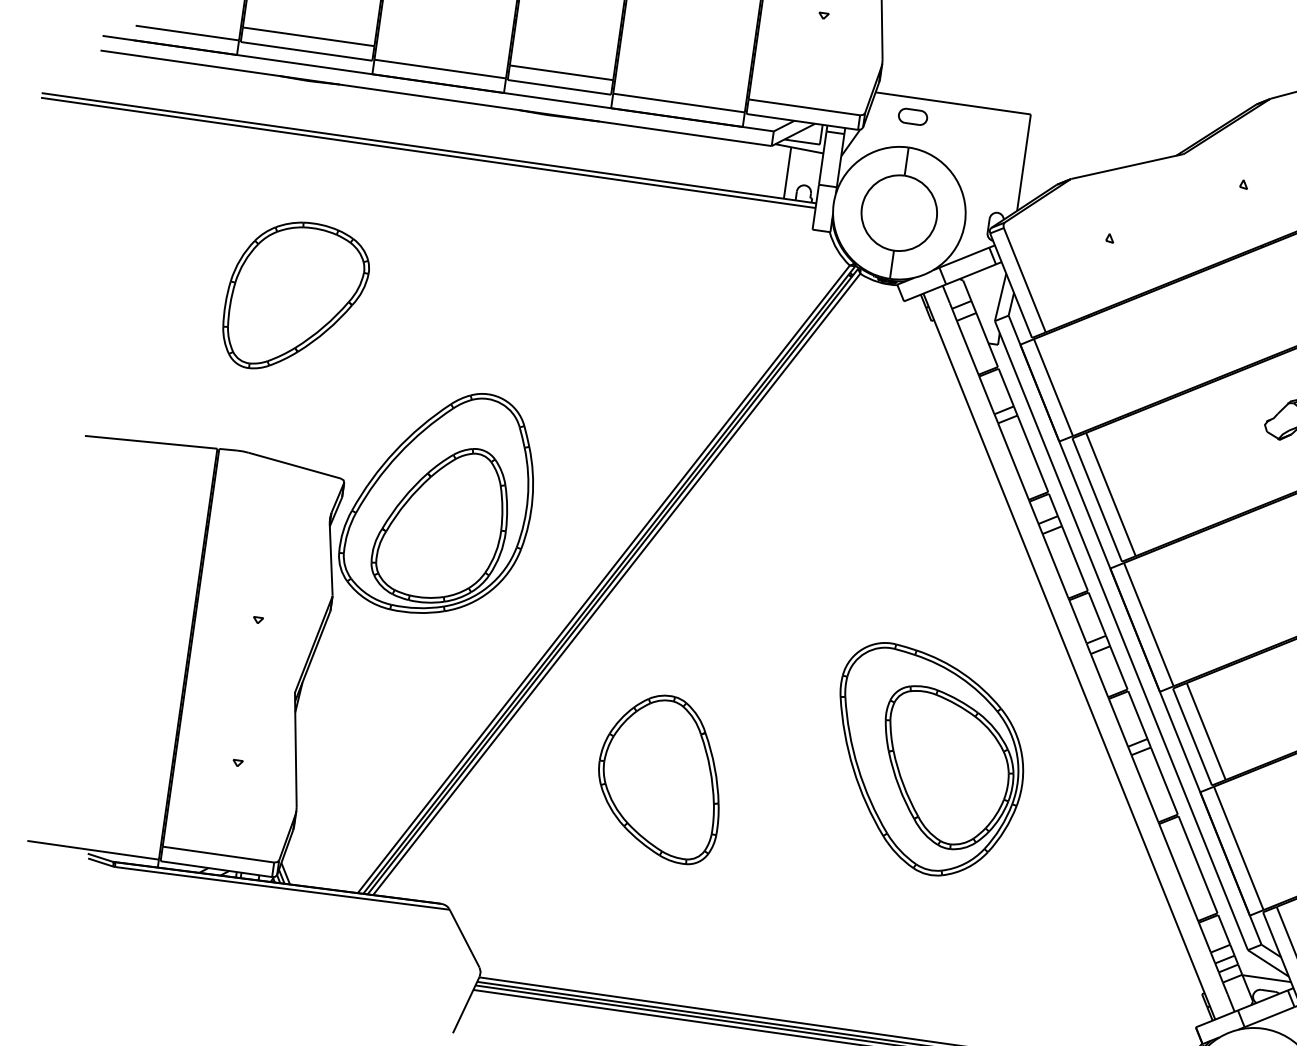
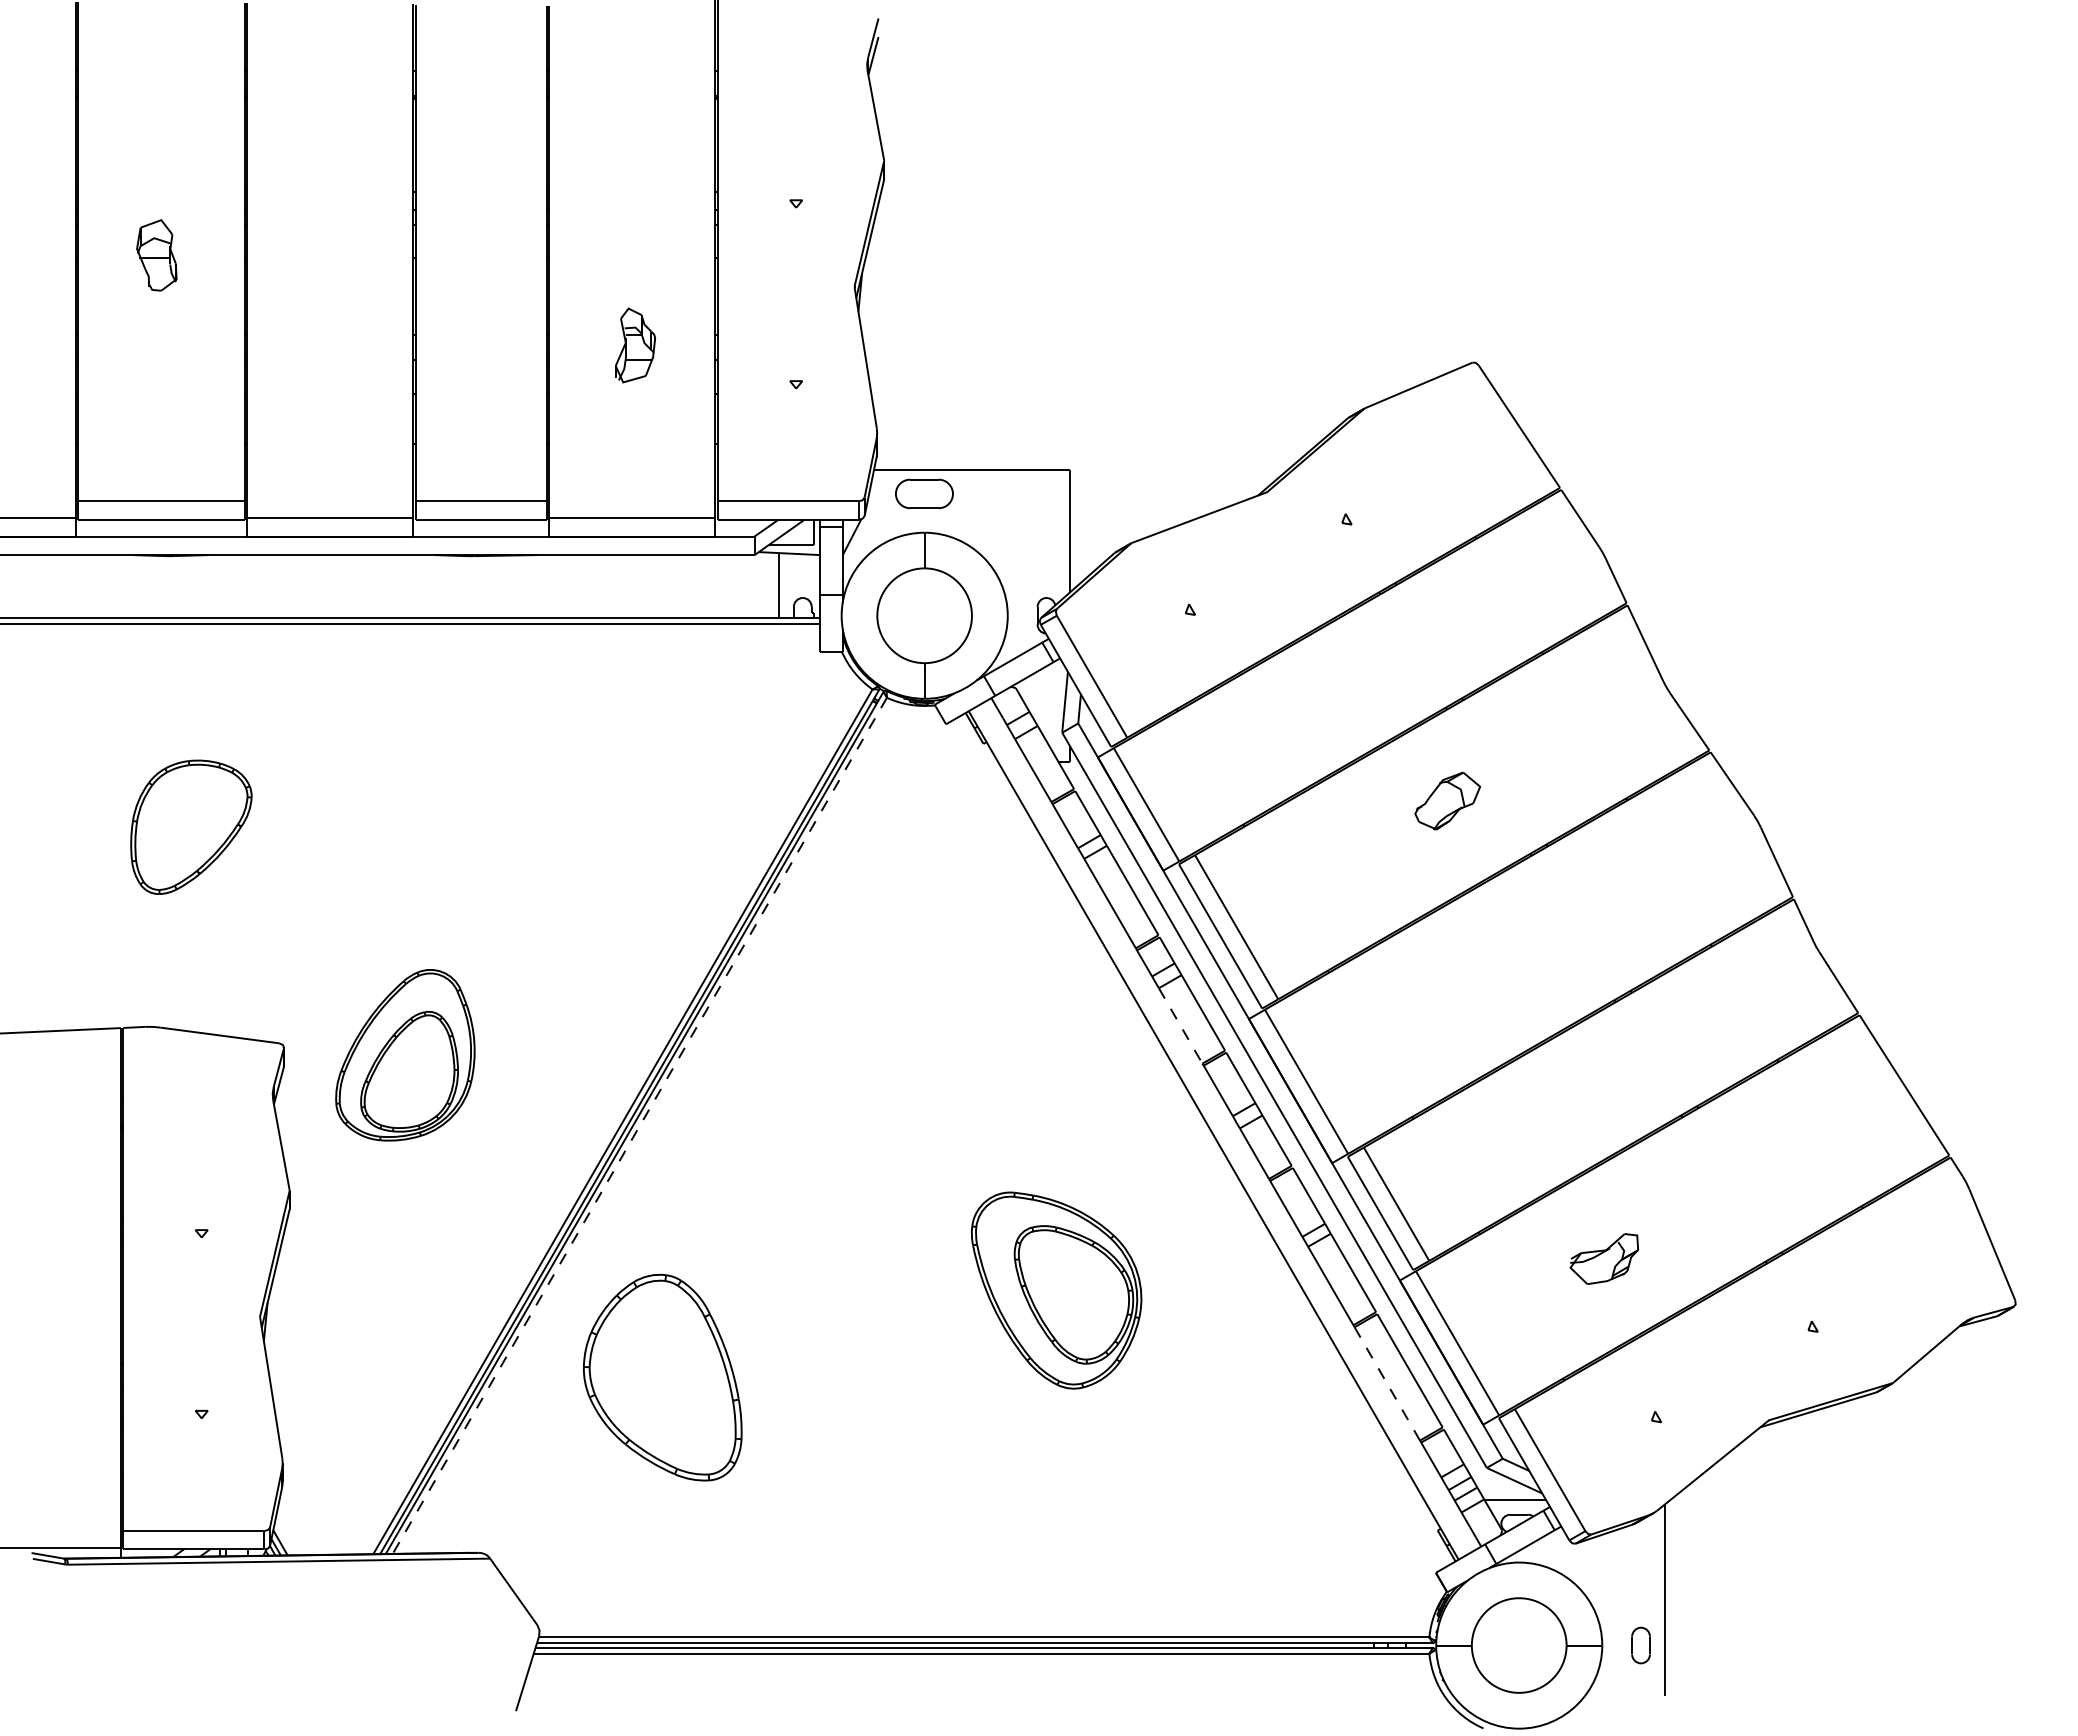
part: (912, 116) -> (924, 493), size x1.6
part: (295, 298) -> (191, 827), size x0.7
part: (439, 502) -> (405, 1055), size x0.6
line: (1055, 565) -> (1180, 1025), solid -> dashed
line: (616, 584) -> (639, 1126), solid -> dashed
part: (927, 761) -> (1056, 1290), size x0.7
part: (660, 777) -> (662, 1377), moved
line: (1178, 872) -> (1387, 1383), solid -> dashed

